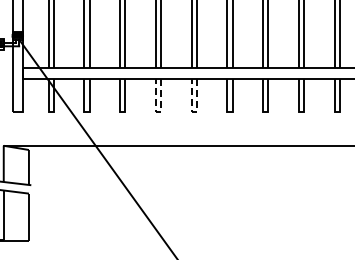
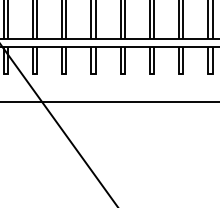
line: (158, 111) -> (93, 74), dashed -> solid
line: (194, 111) -> (123, 74), dashed -> solid

